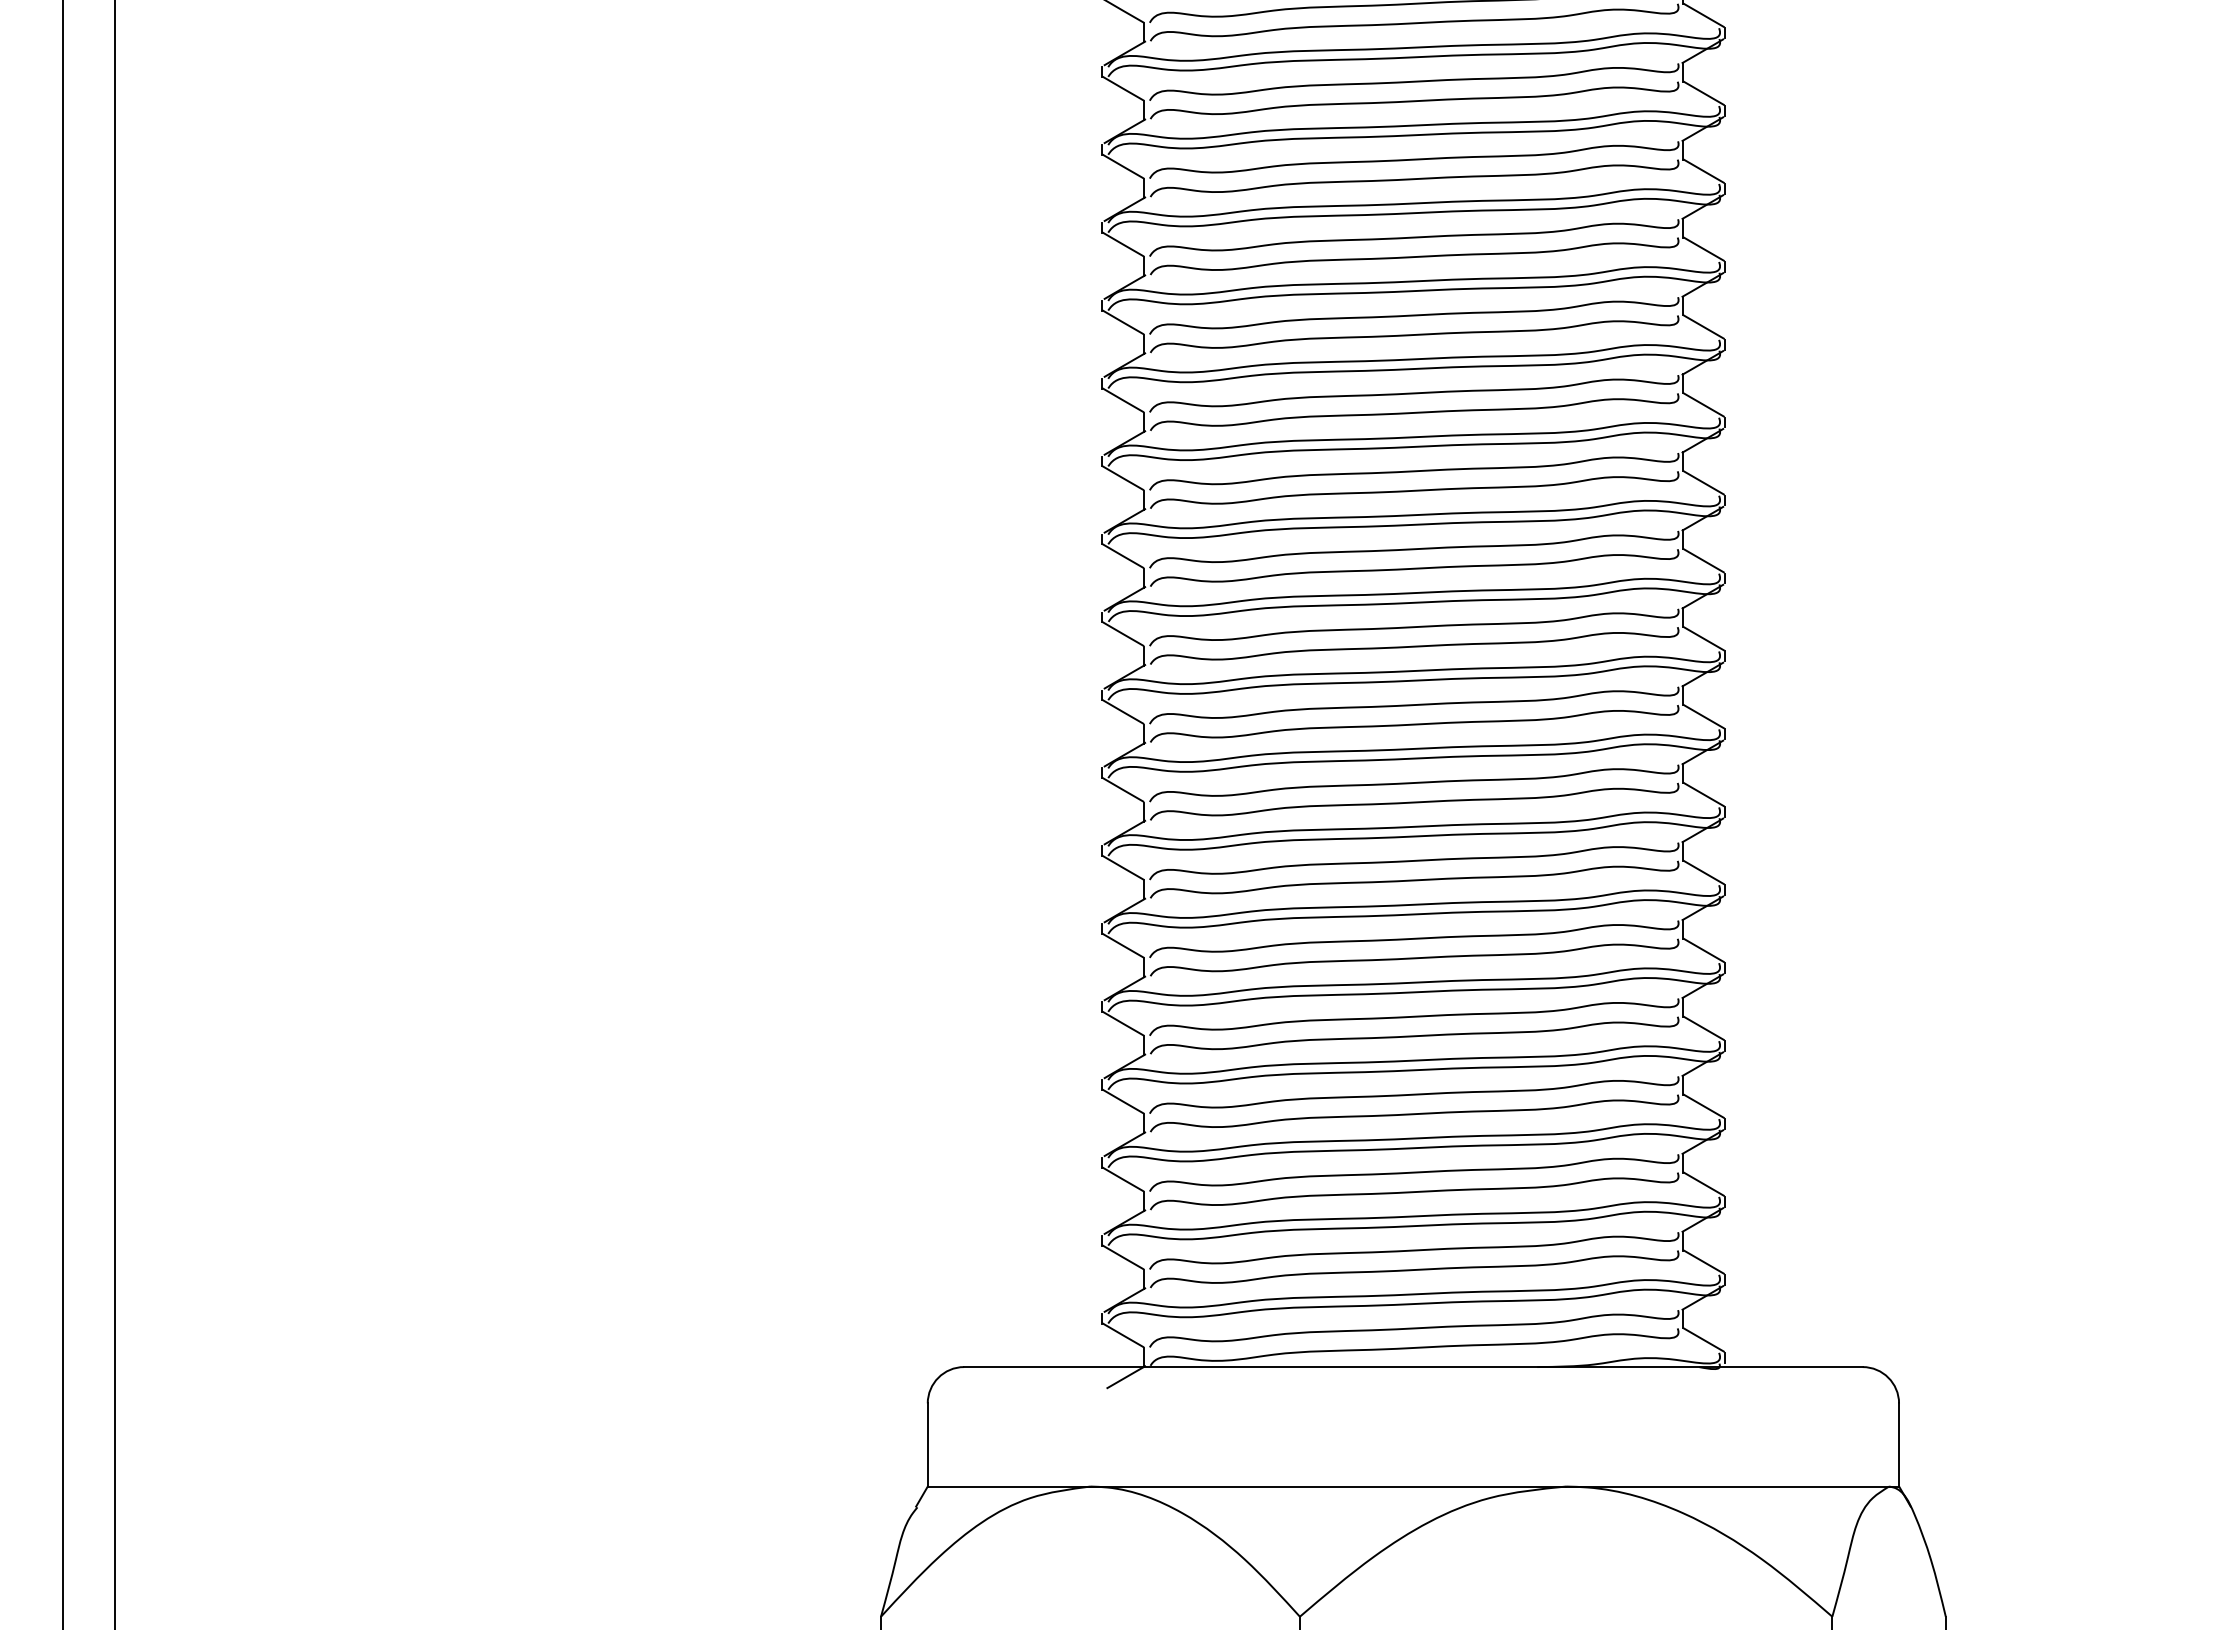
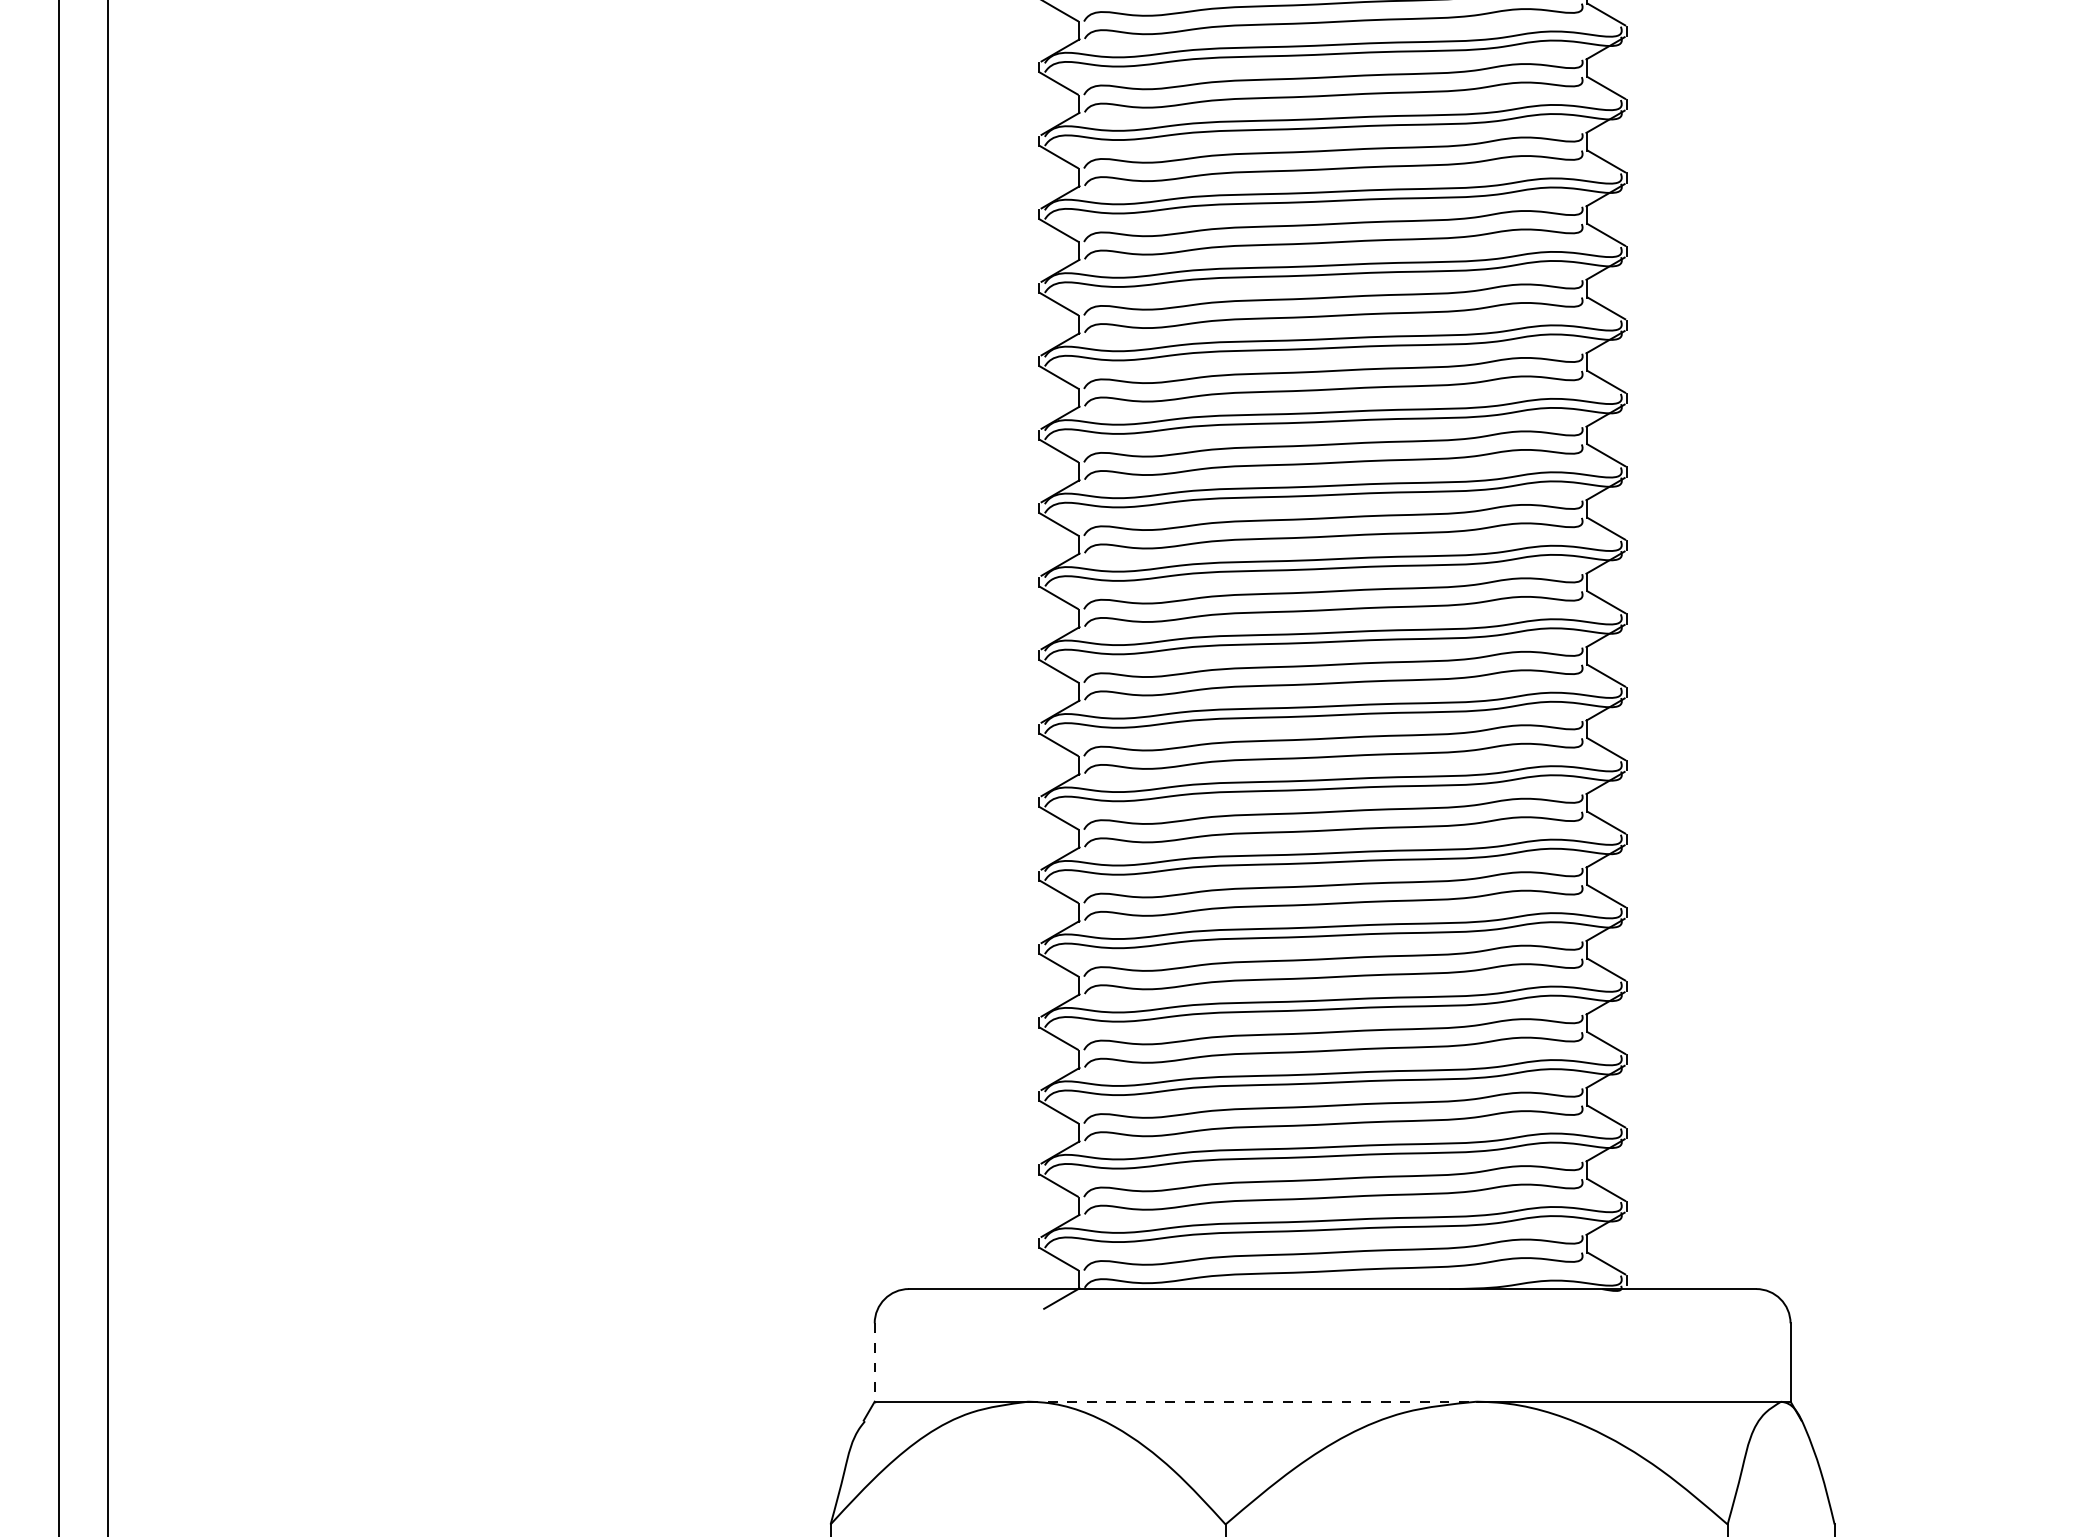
line: (927, 1444) -> (874, 1362), solid -> dashed
line: (1328, 1486) -> (1252, 1401), solid -> dashed

